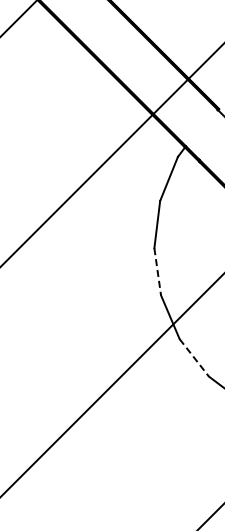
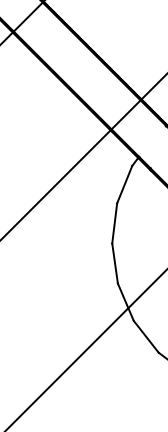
line: (157, 271) -> (114, 263), dashed -> solid
line: (194, 357) -> (146, 336), dashed -> solid

